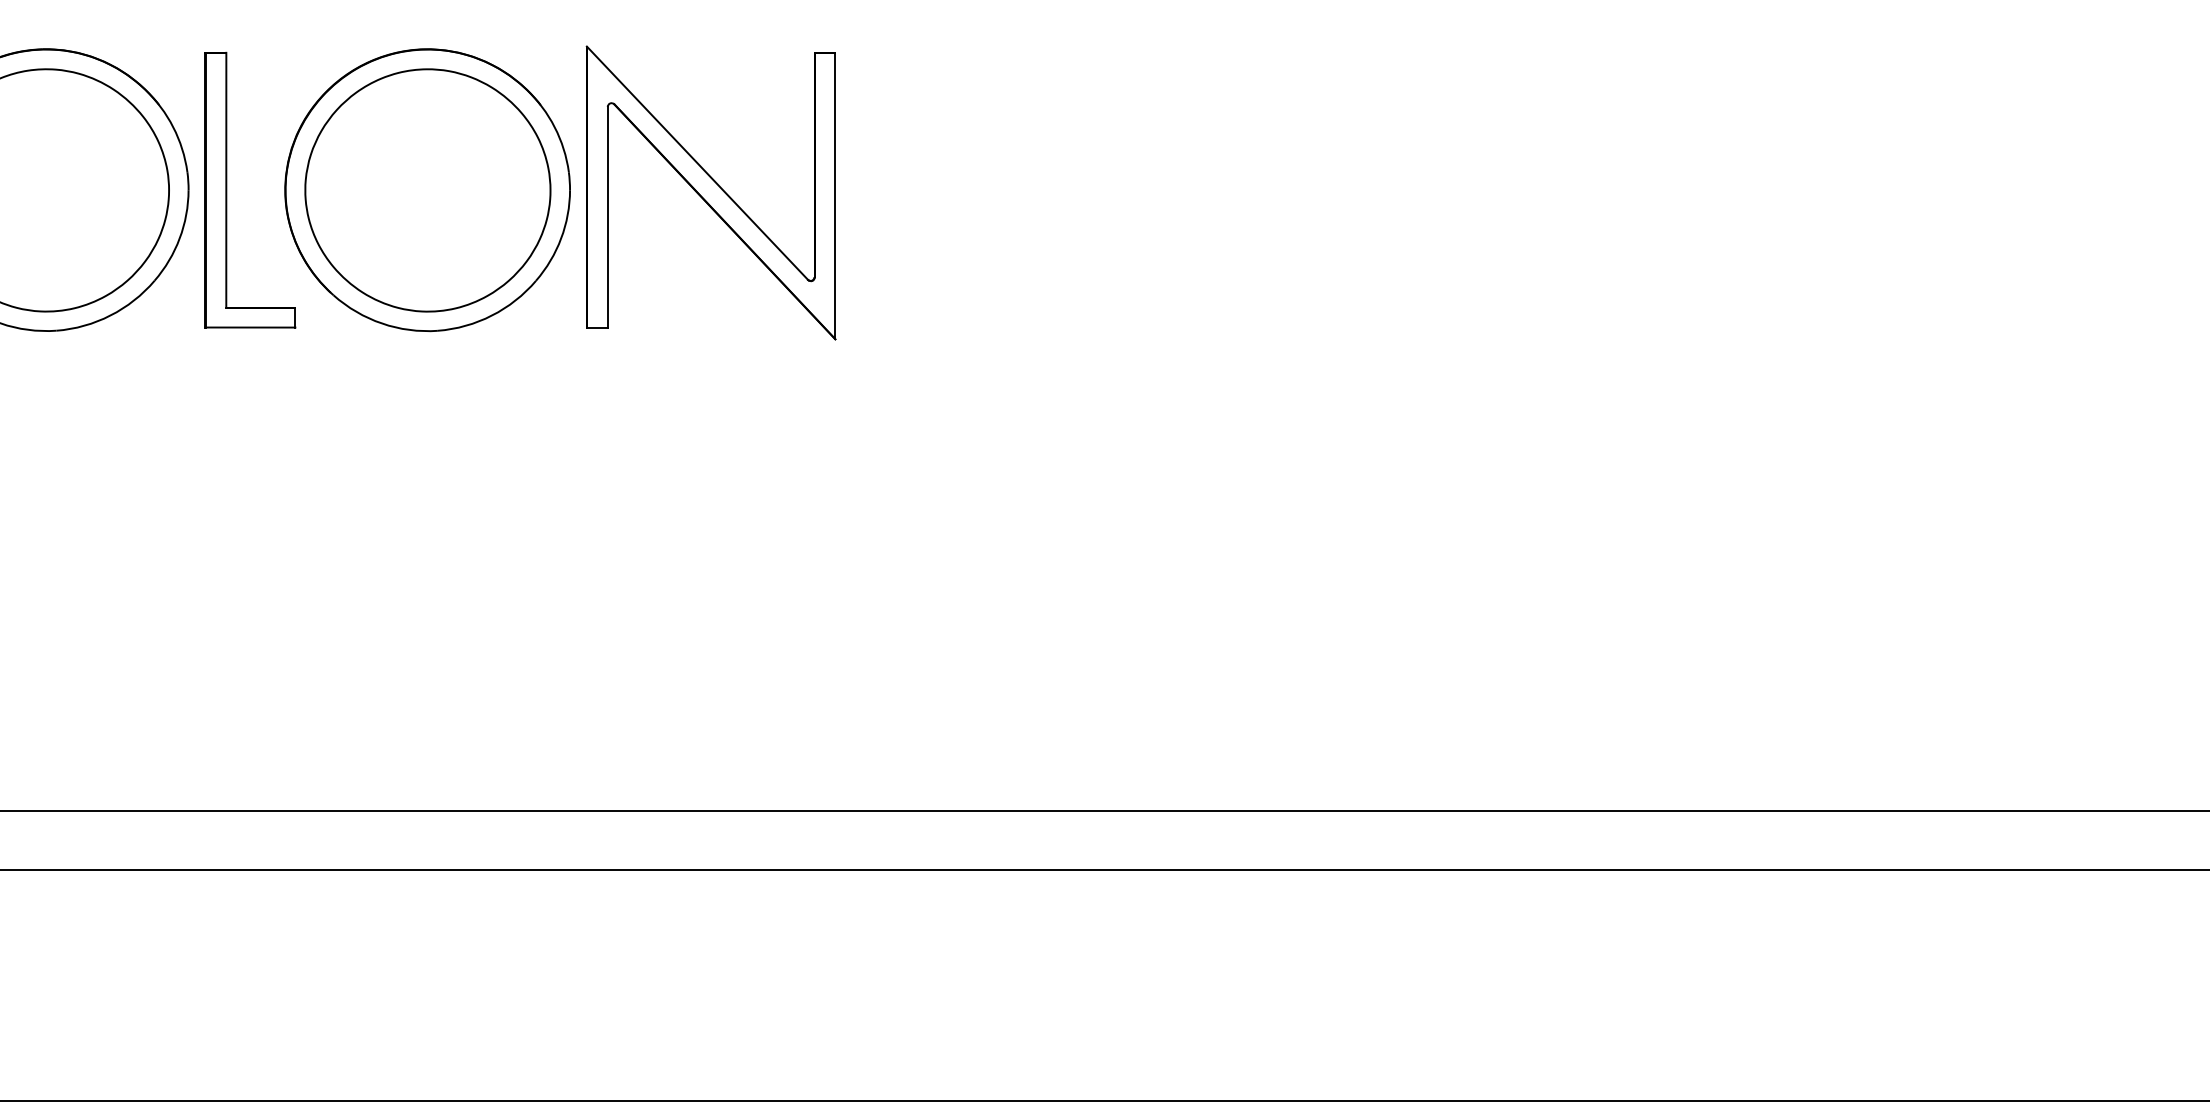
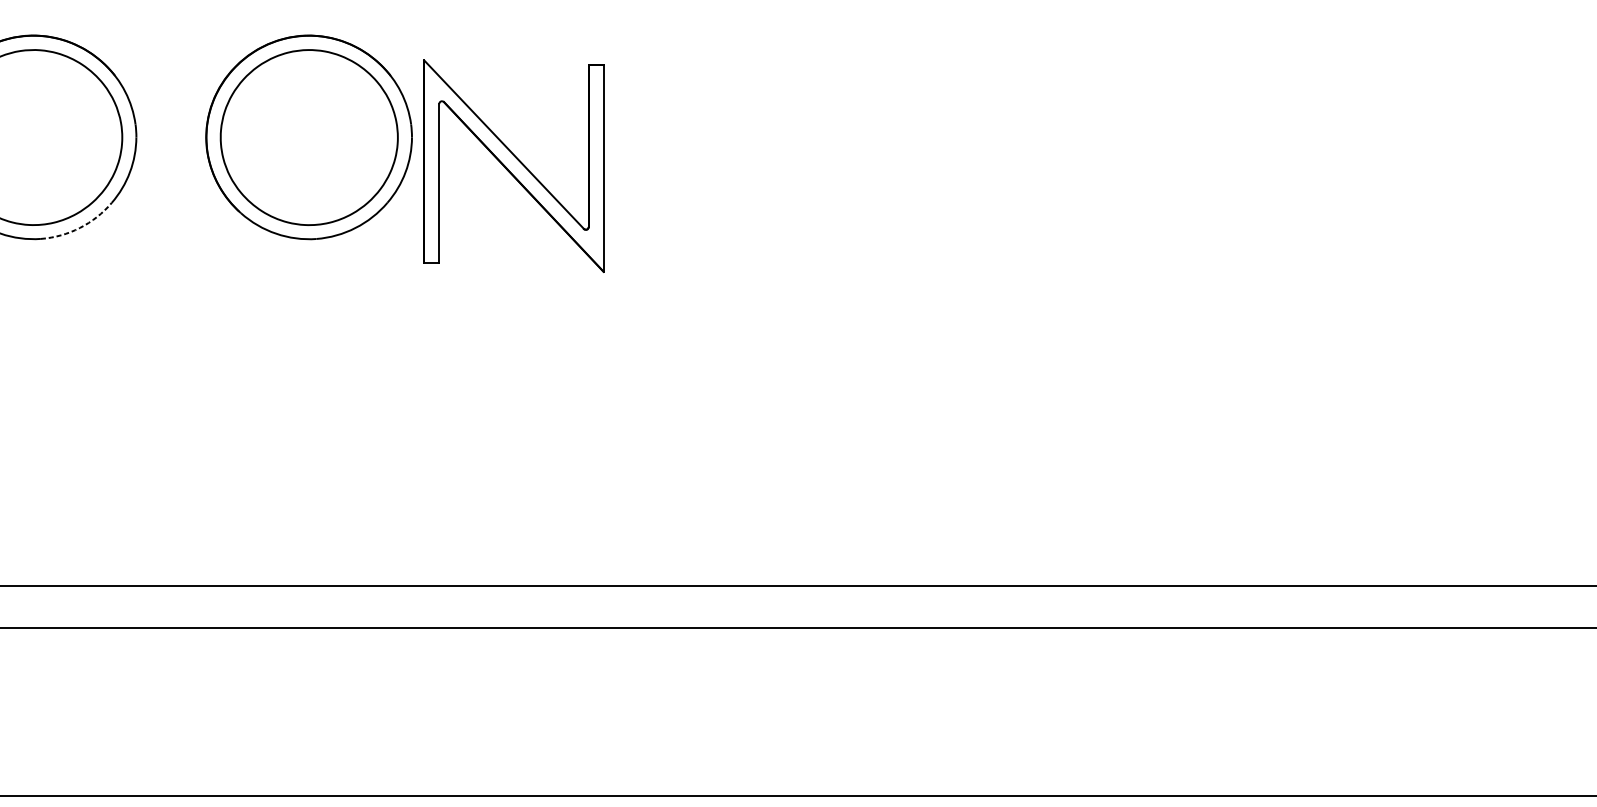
part: (227, 189) -> (164, 136), removed
part: (710, 192) -> (513, 165), moved
arc: (110, 315) -> (79, 227), solid -> dashed

